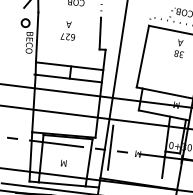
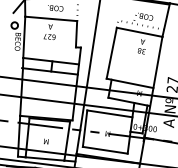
line: (70, 14) -> (51, 18), added
line: (140, 129) -> (109, 113), added
line: (134, 172) -> (104, 149), added

